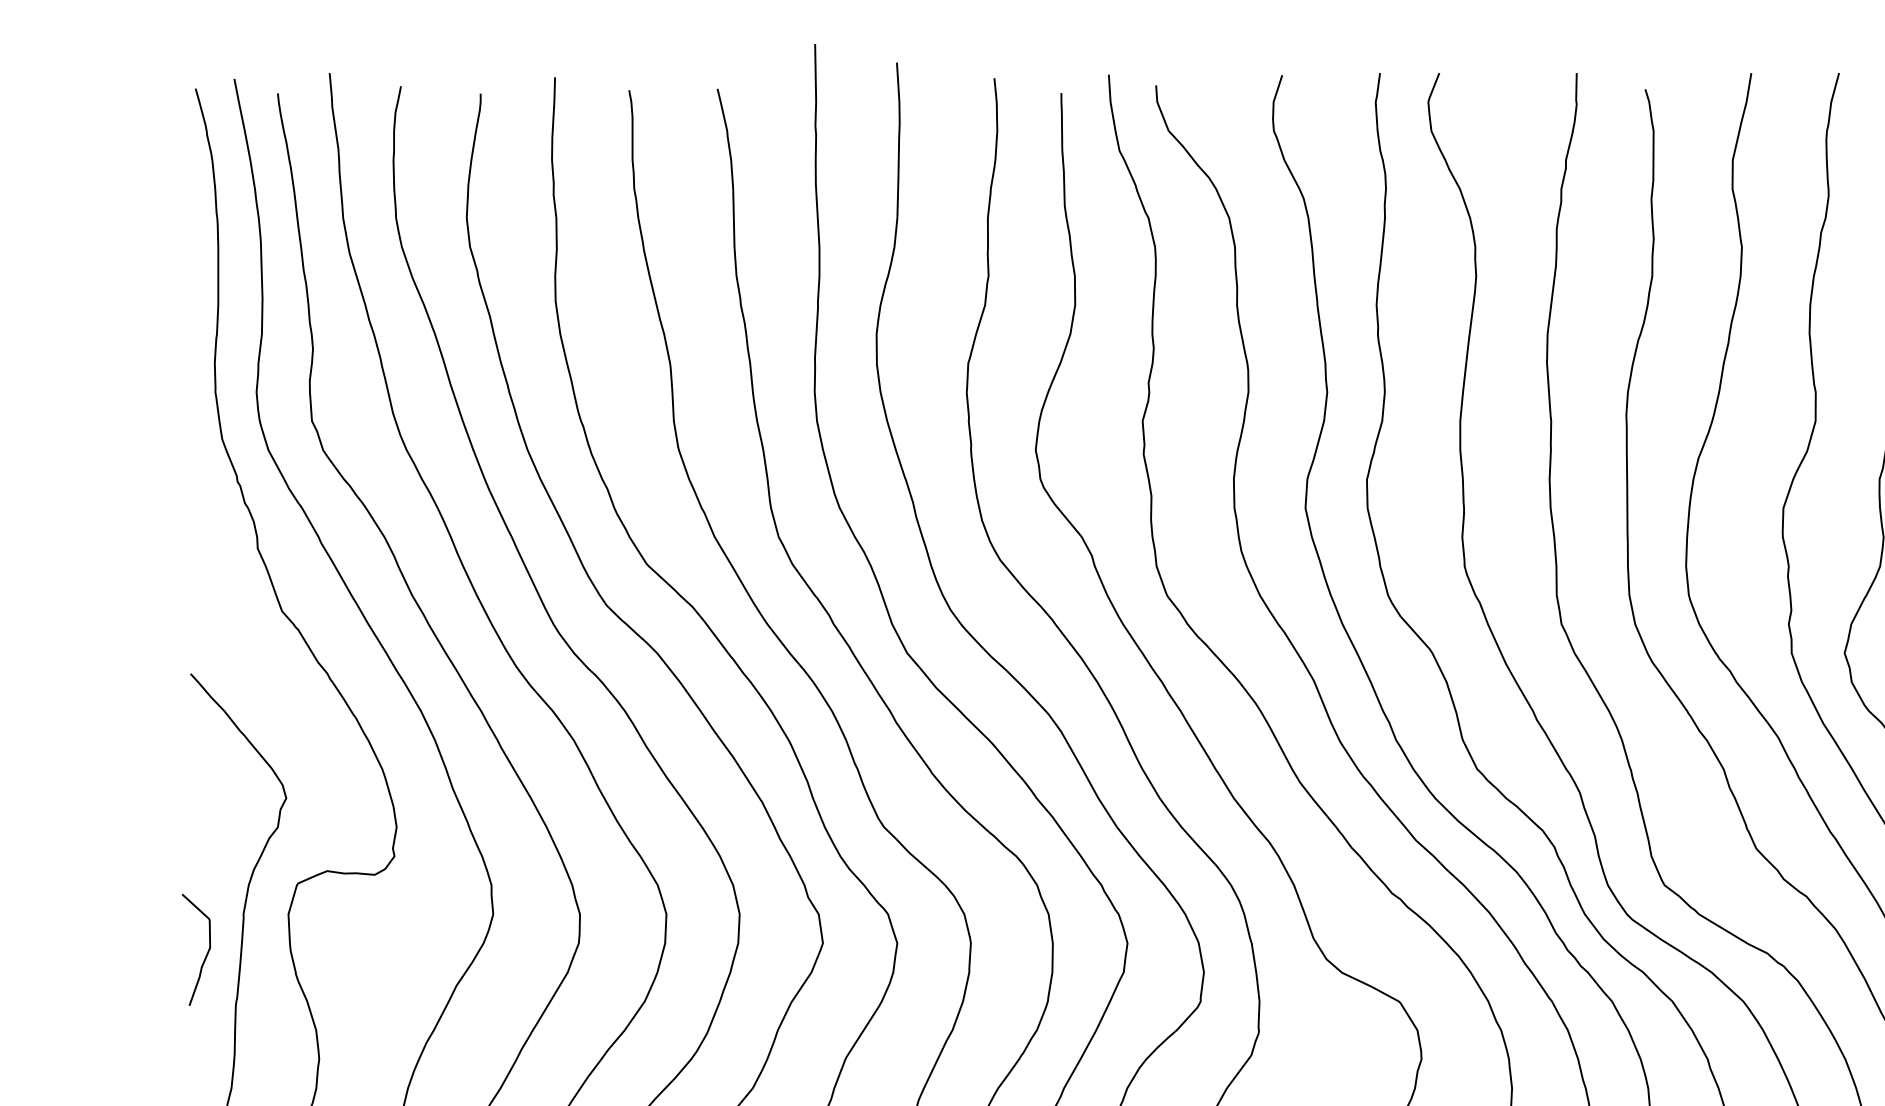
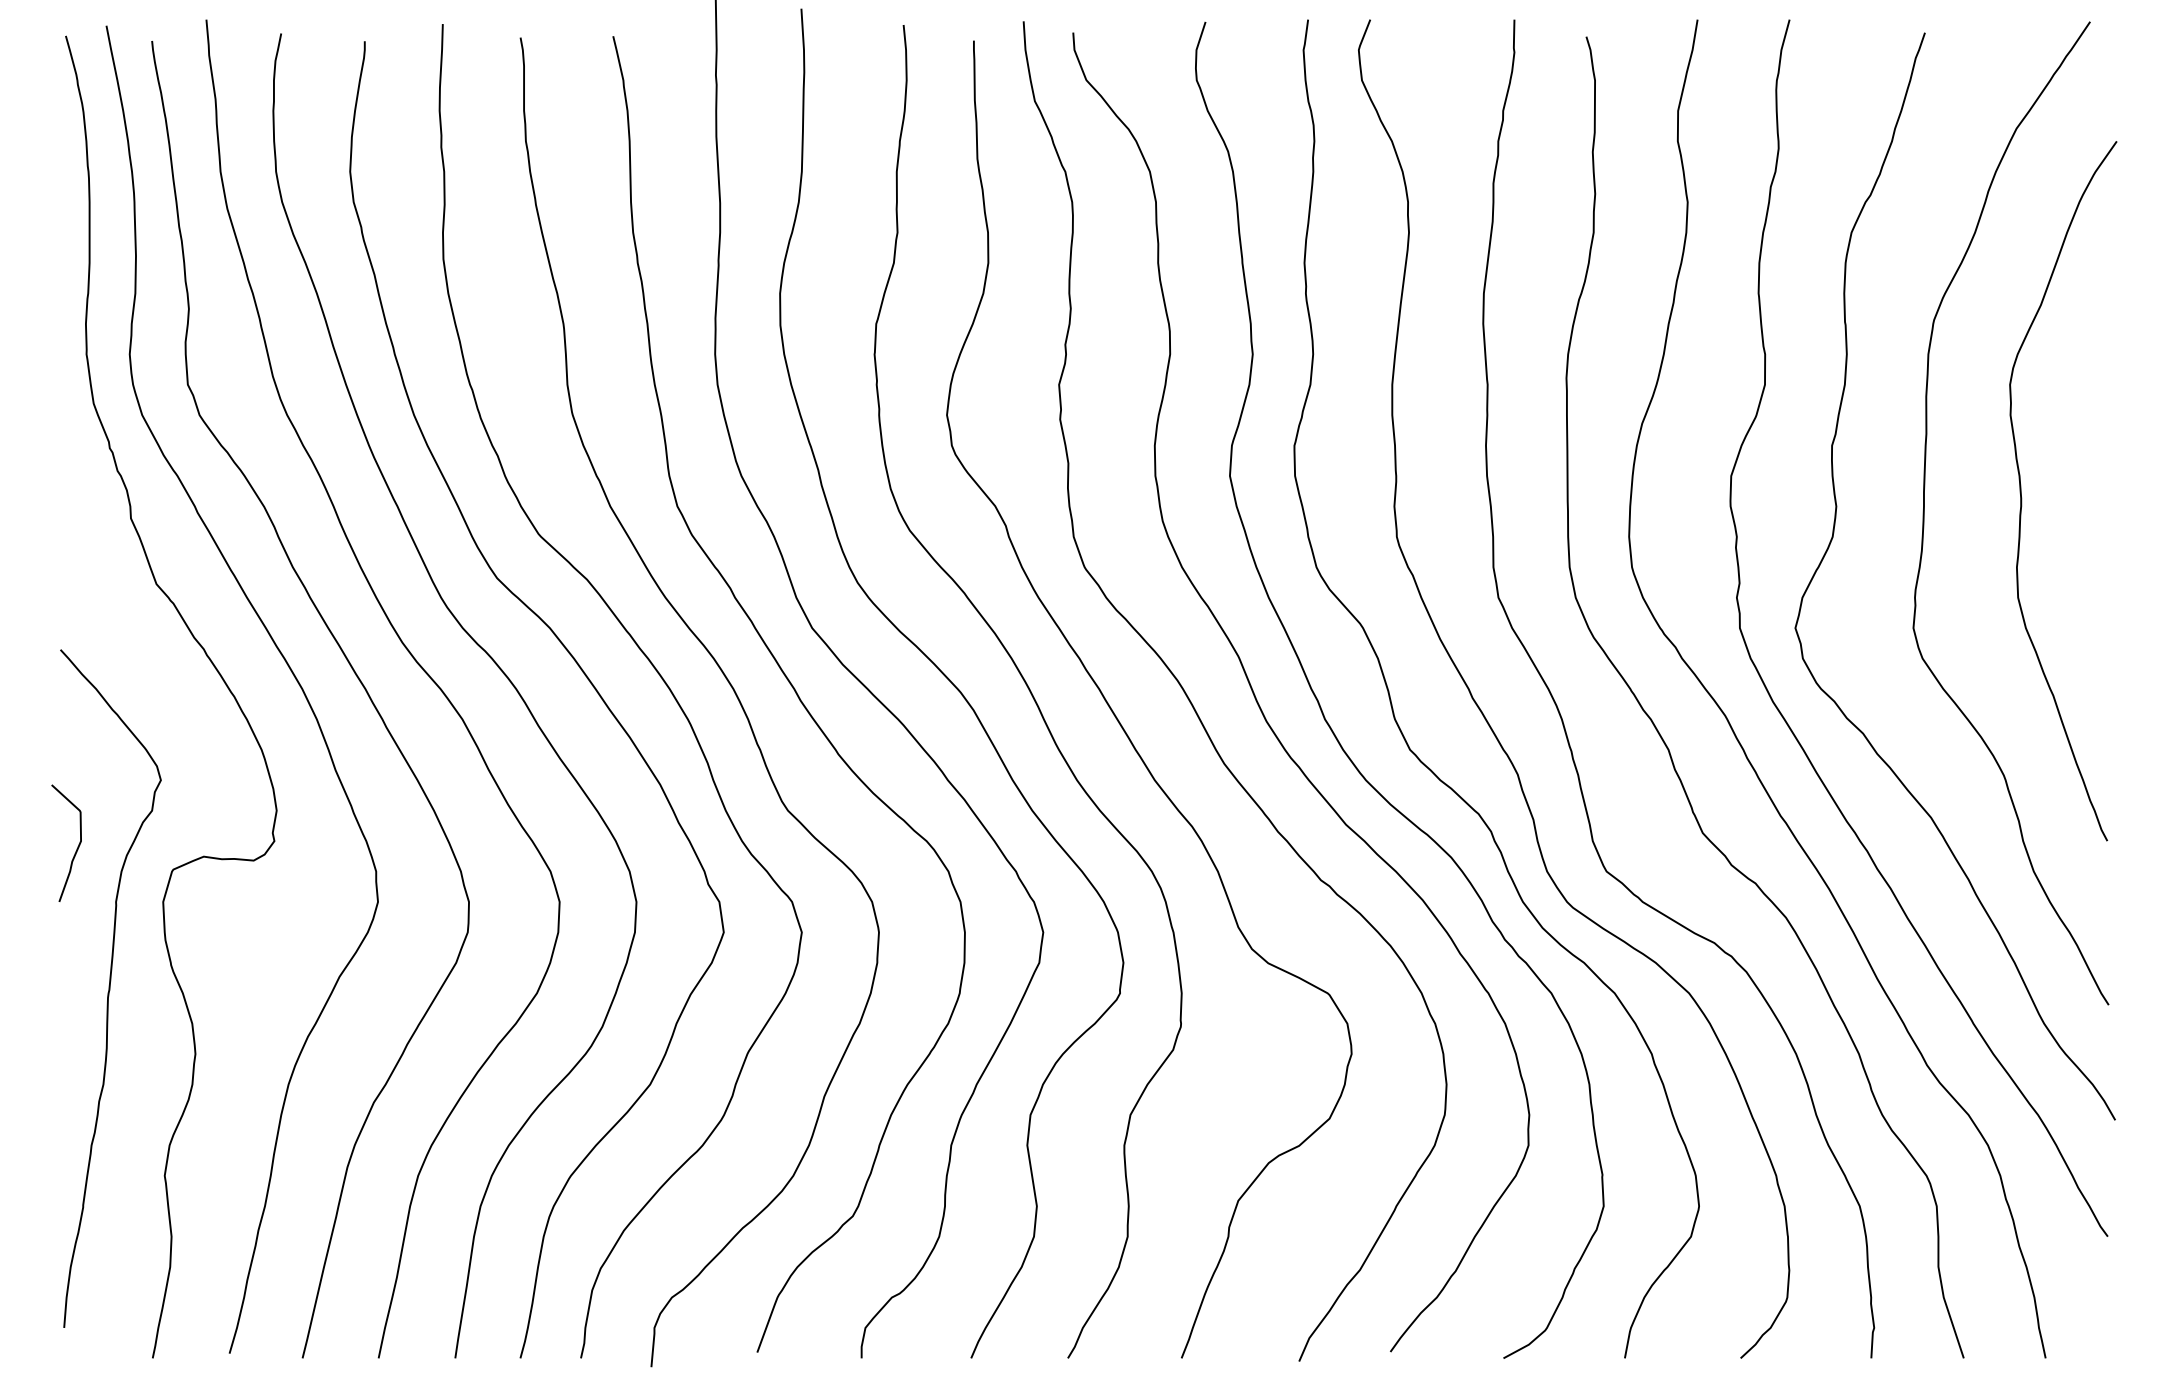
curve: (205, 954) -> (76, 848), moved

